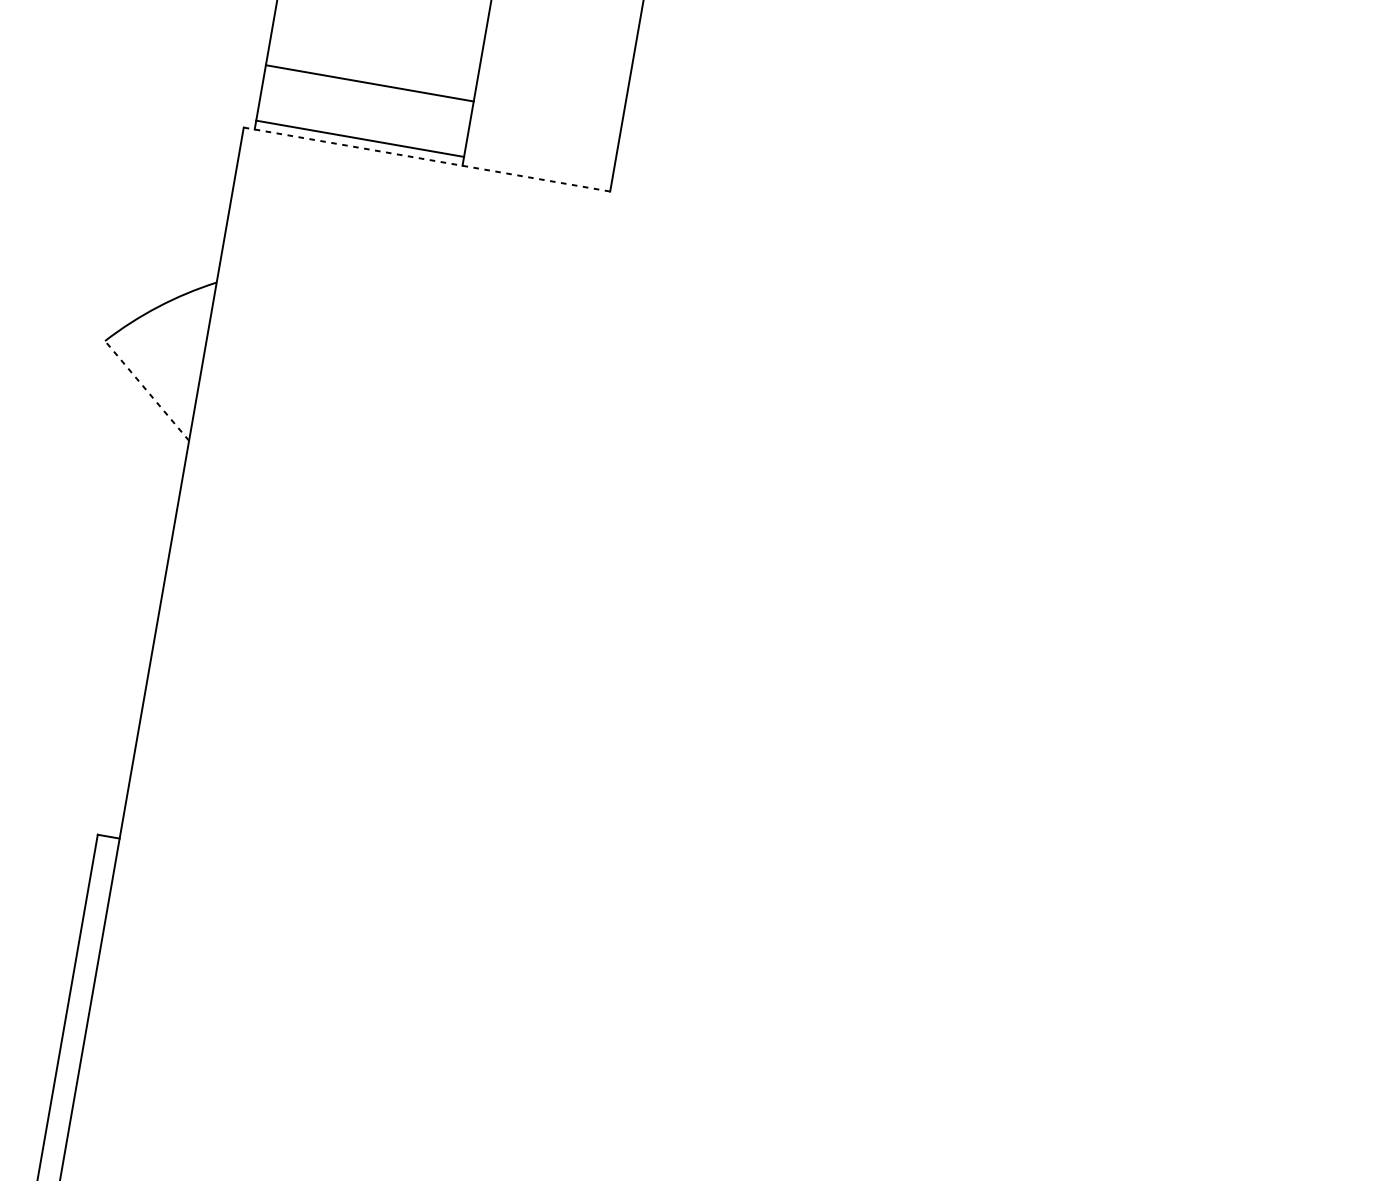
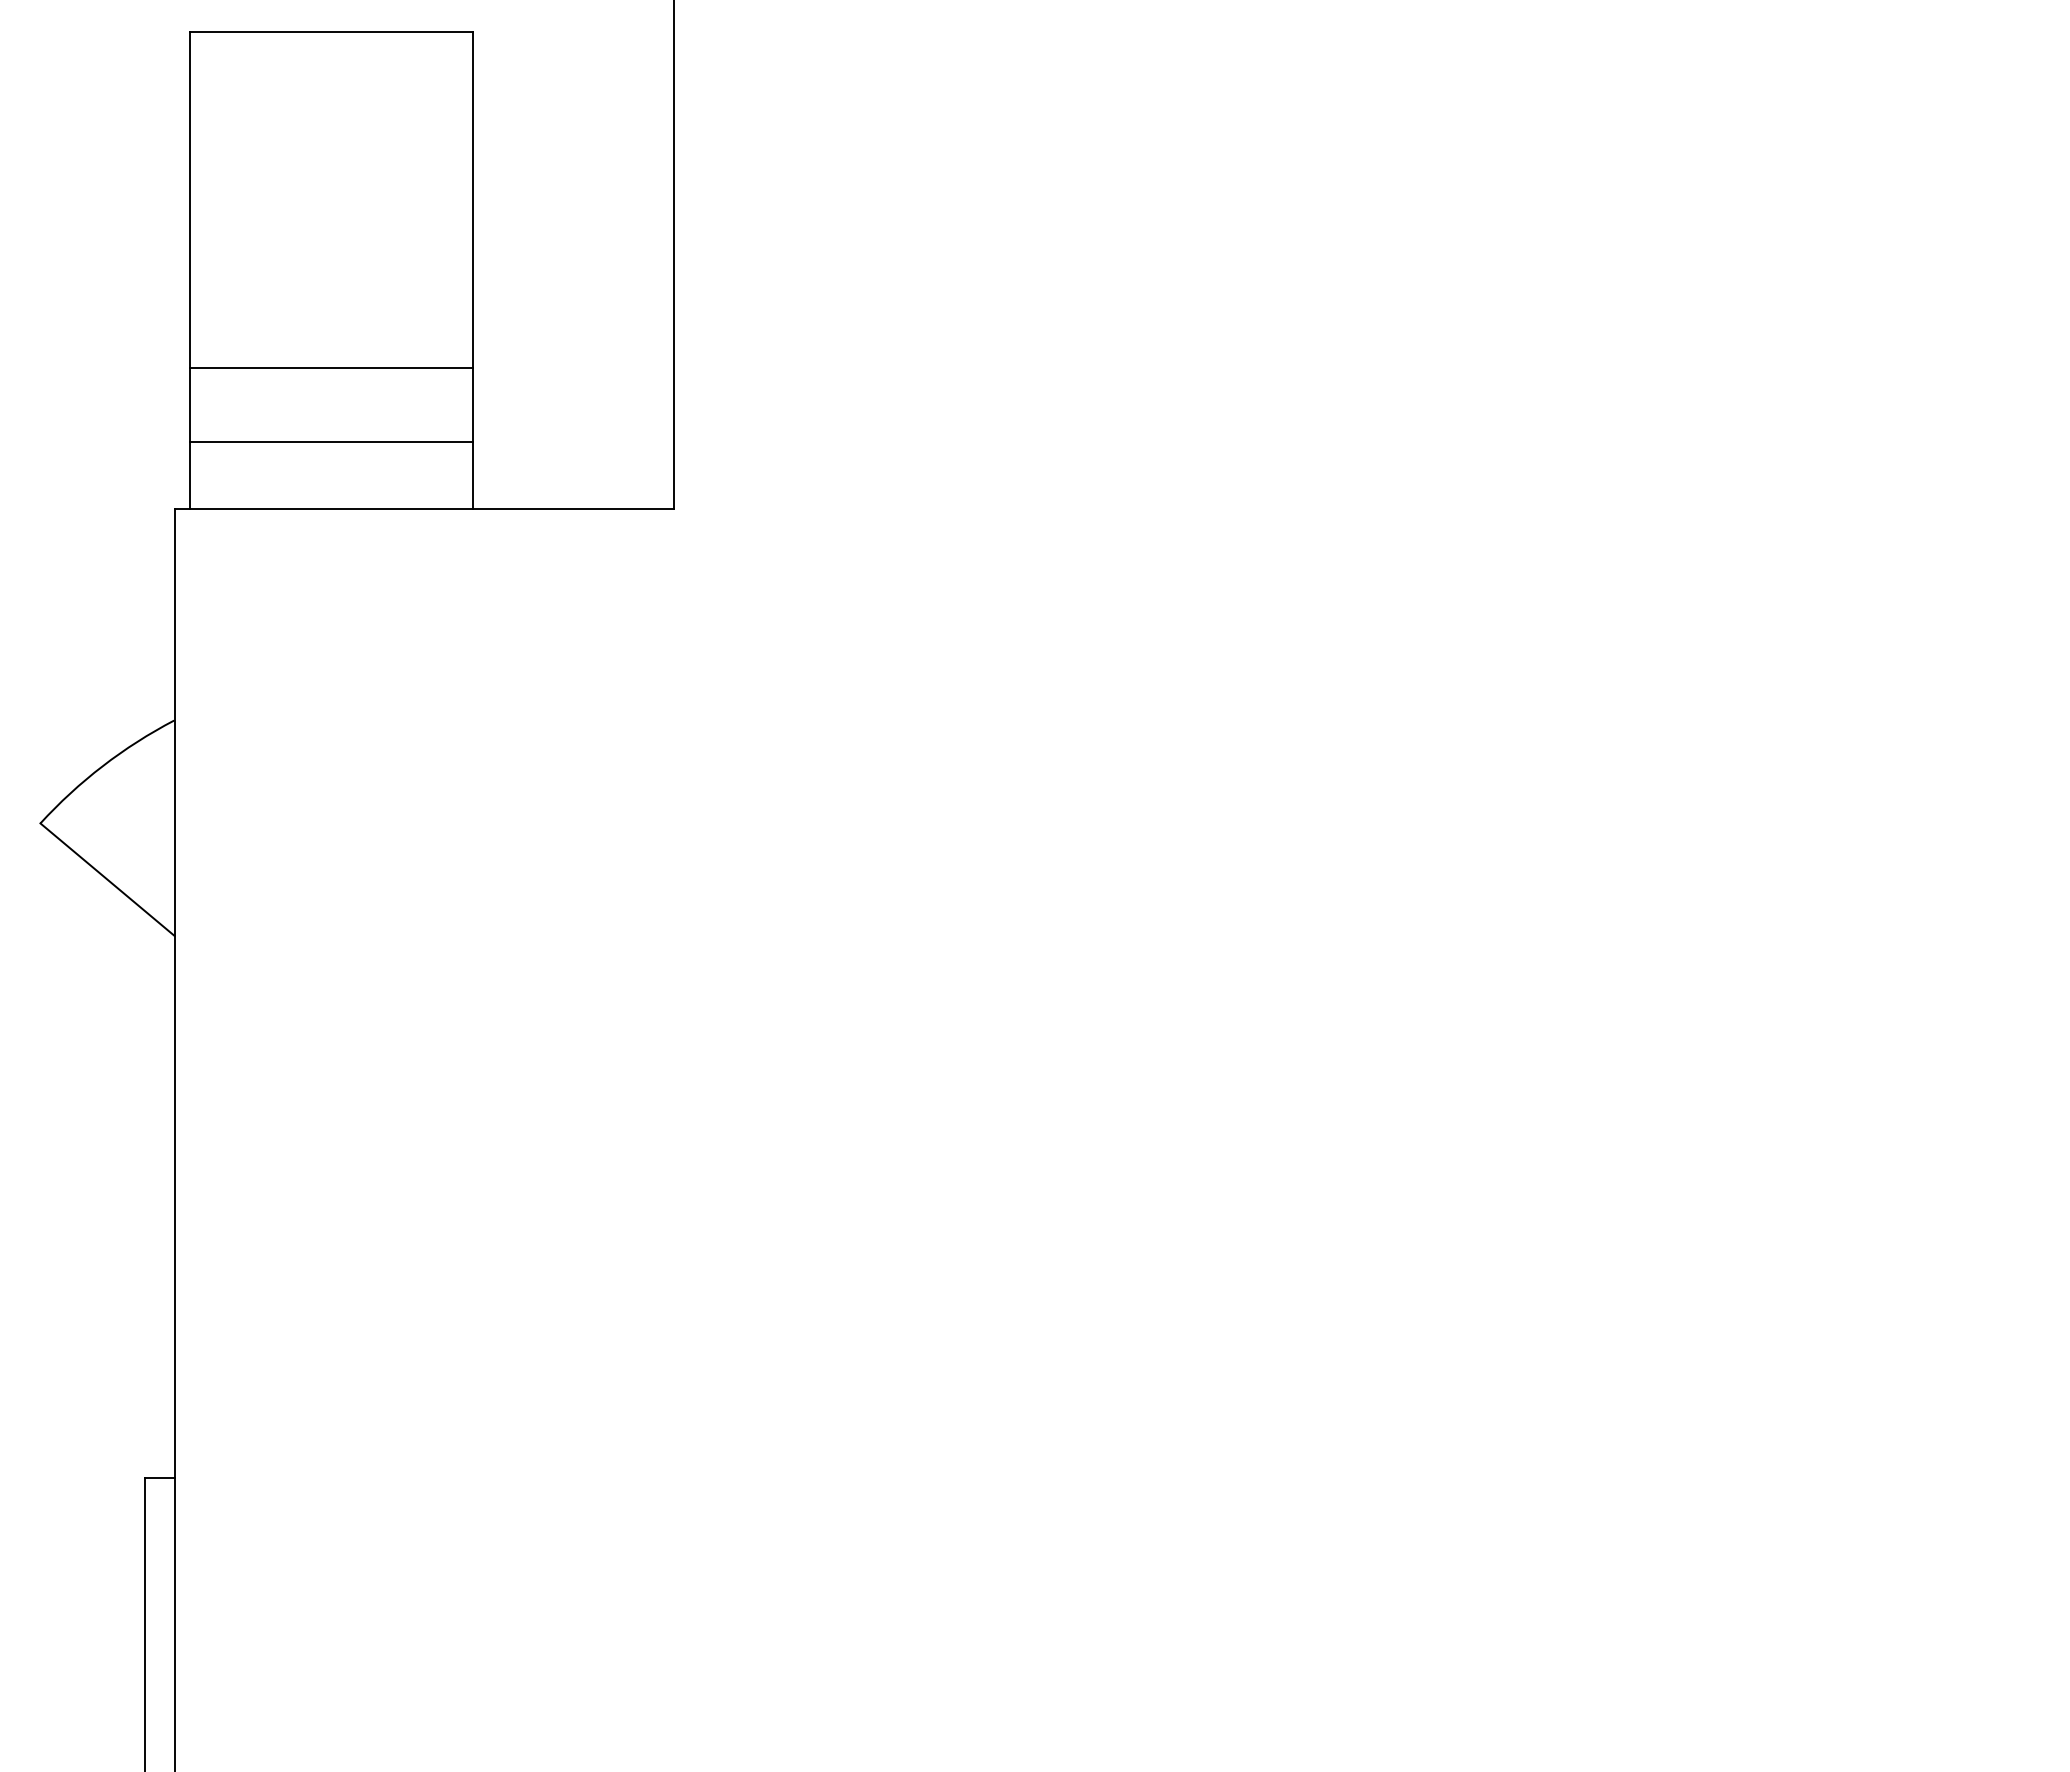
line: (369, 83) -> (330, 367), moved
line: (359, 138) -> (330, 442), moved
line: (427, 159) -> (424, 509), dashed -> solid
line: (147, 390) -> (107, 879), dashed -> solid

